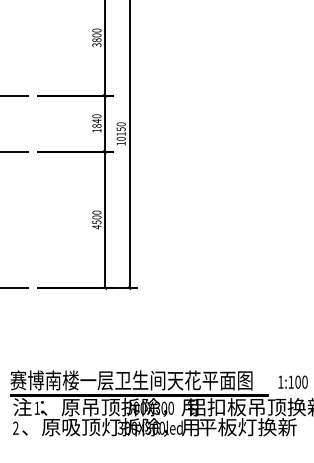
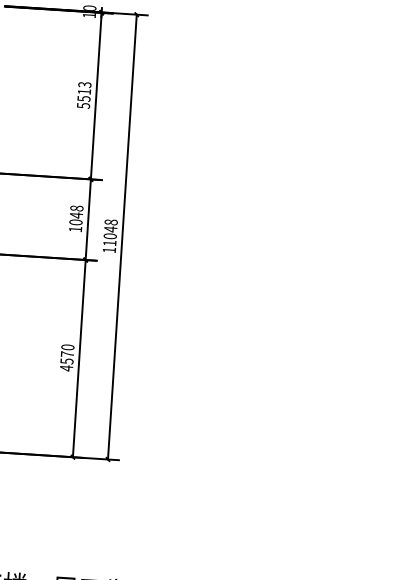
text: (96, 37) -> (83, 94), 3800 -> 5513
text: (97, 120) -> (77, 214), 1840 -> 1048
text: (120, 131) -> (109, 232), 10150 -> 11048
text: (96, 217) -> (66, 354), 4500 -> 4570

